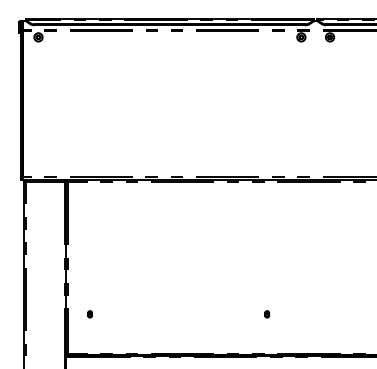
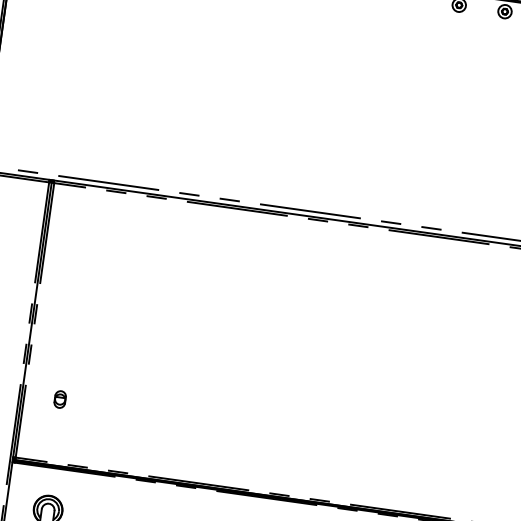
part: (89, 314) -> (59, 399), size x1.6
part: (267, 314) -> (343, 439), removed

